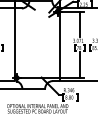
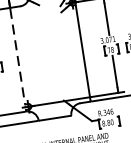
line: (14, 42) -> (17, 56), solid -> dashed

